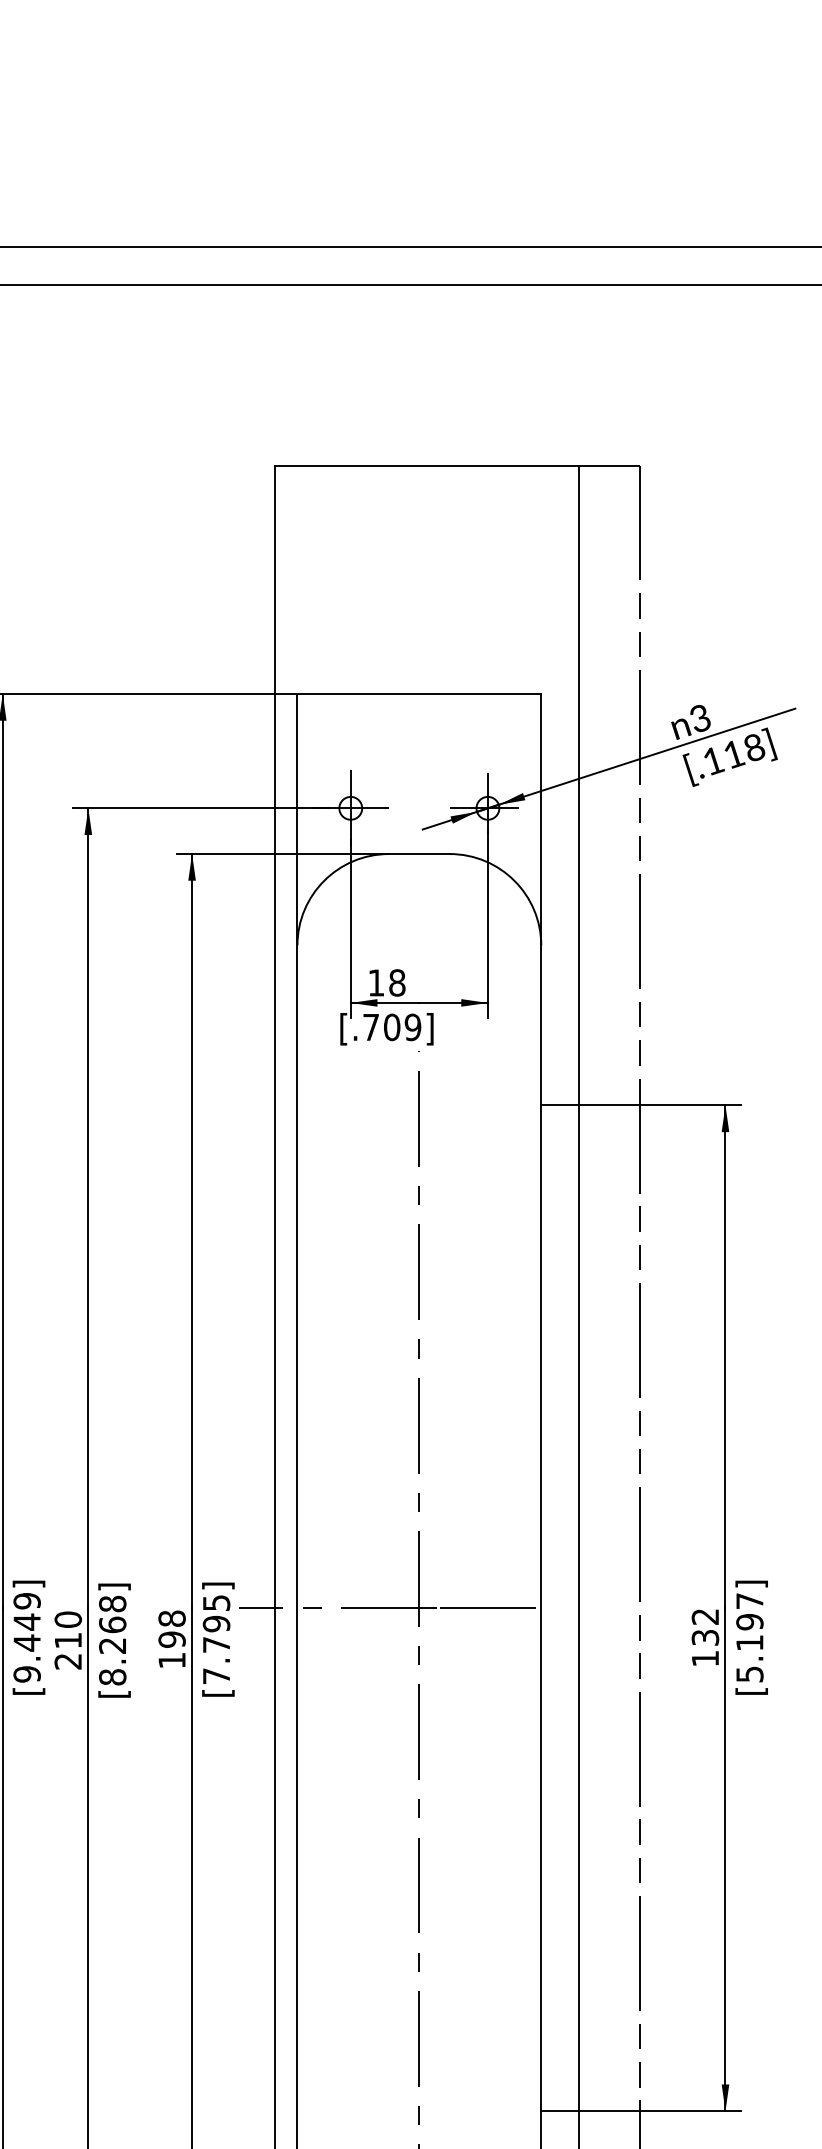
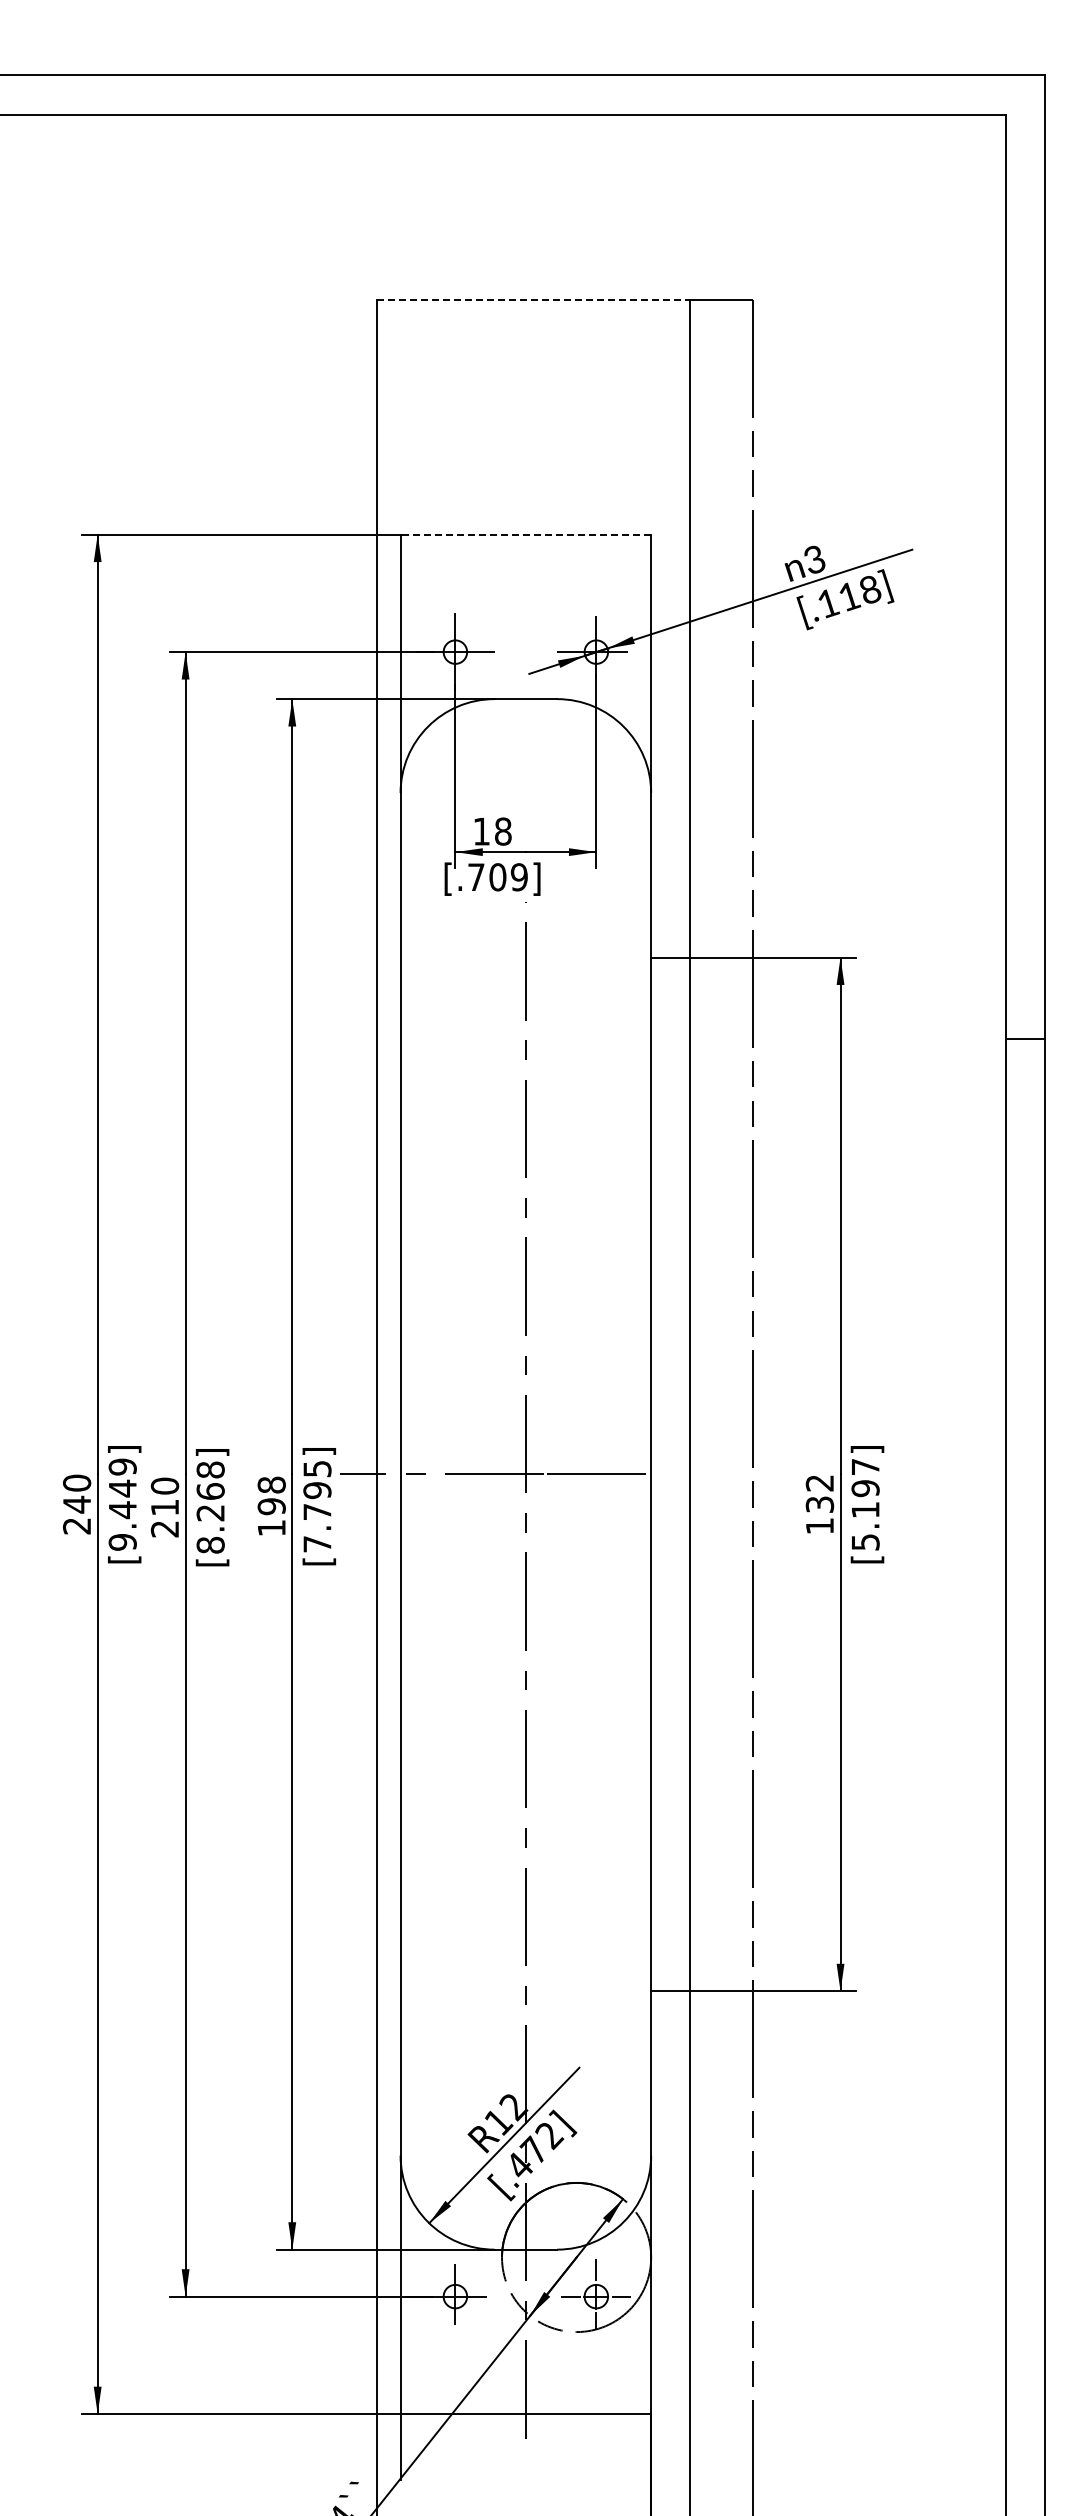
line: (426, 465) -> (533, 299), solid -> dashed
line: (418, 693) -> (525, 534), solid -> dashed

